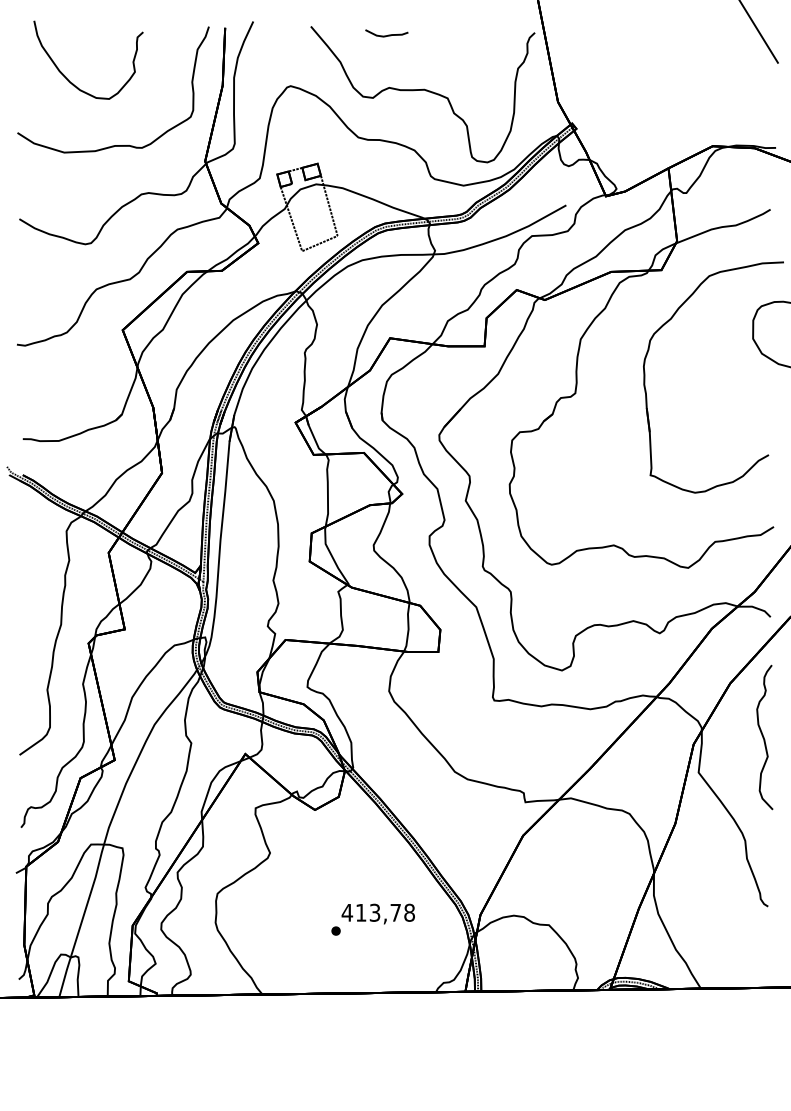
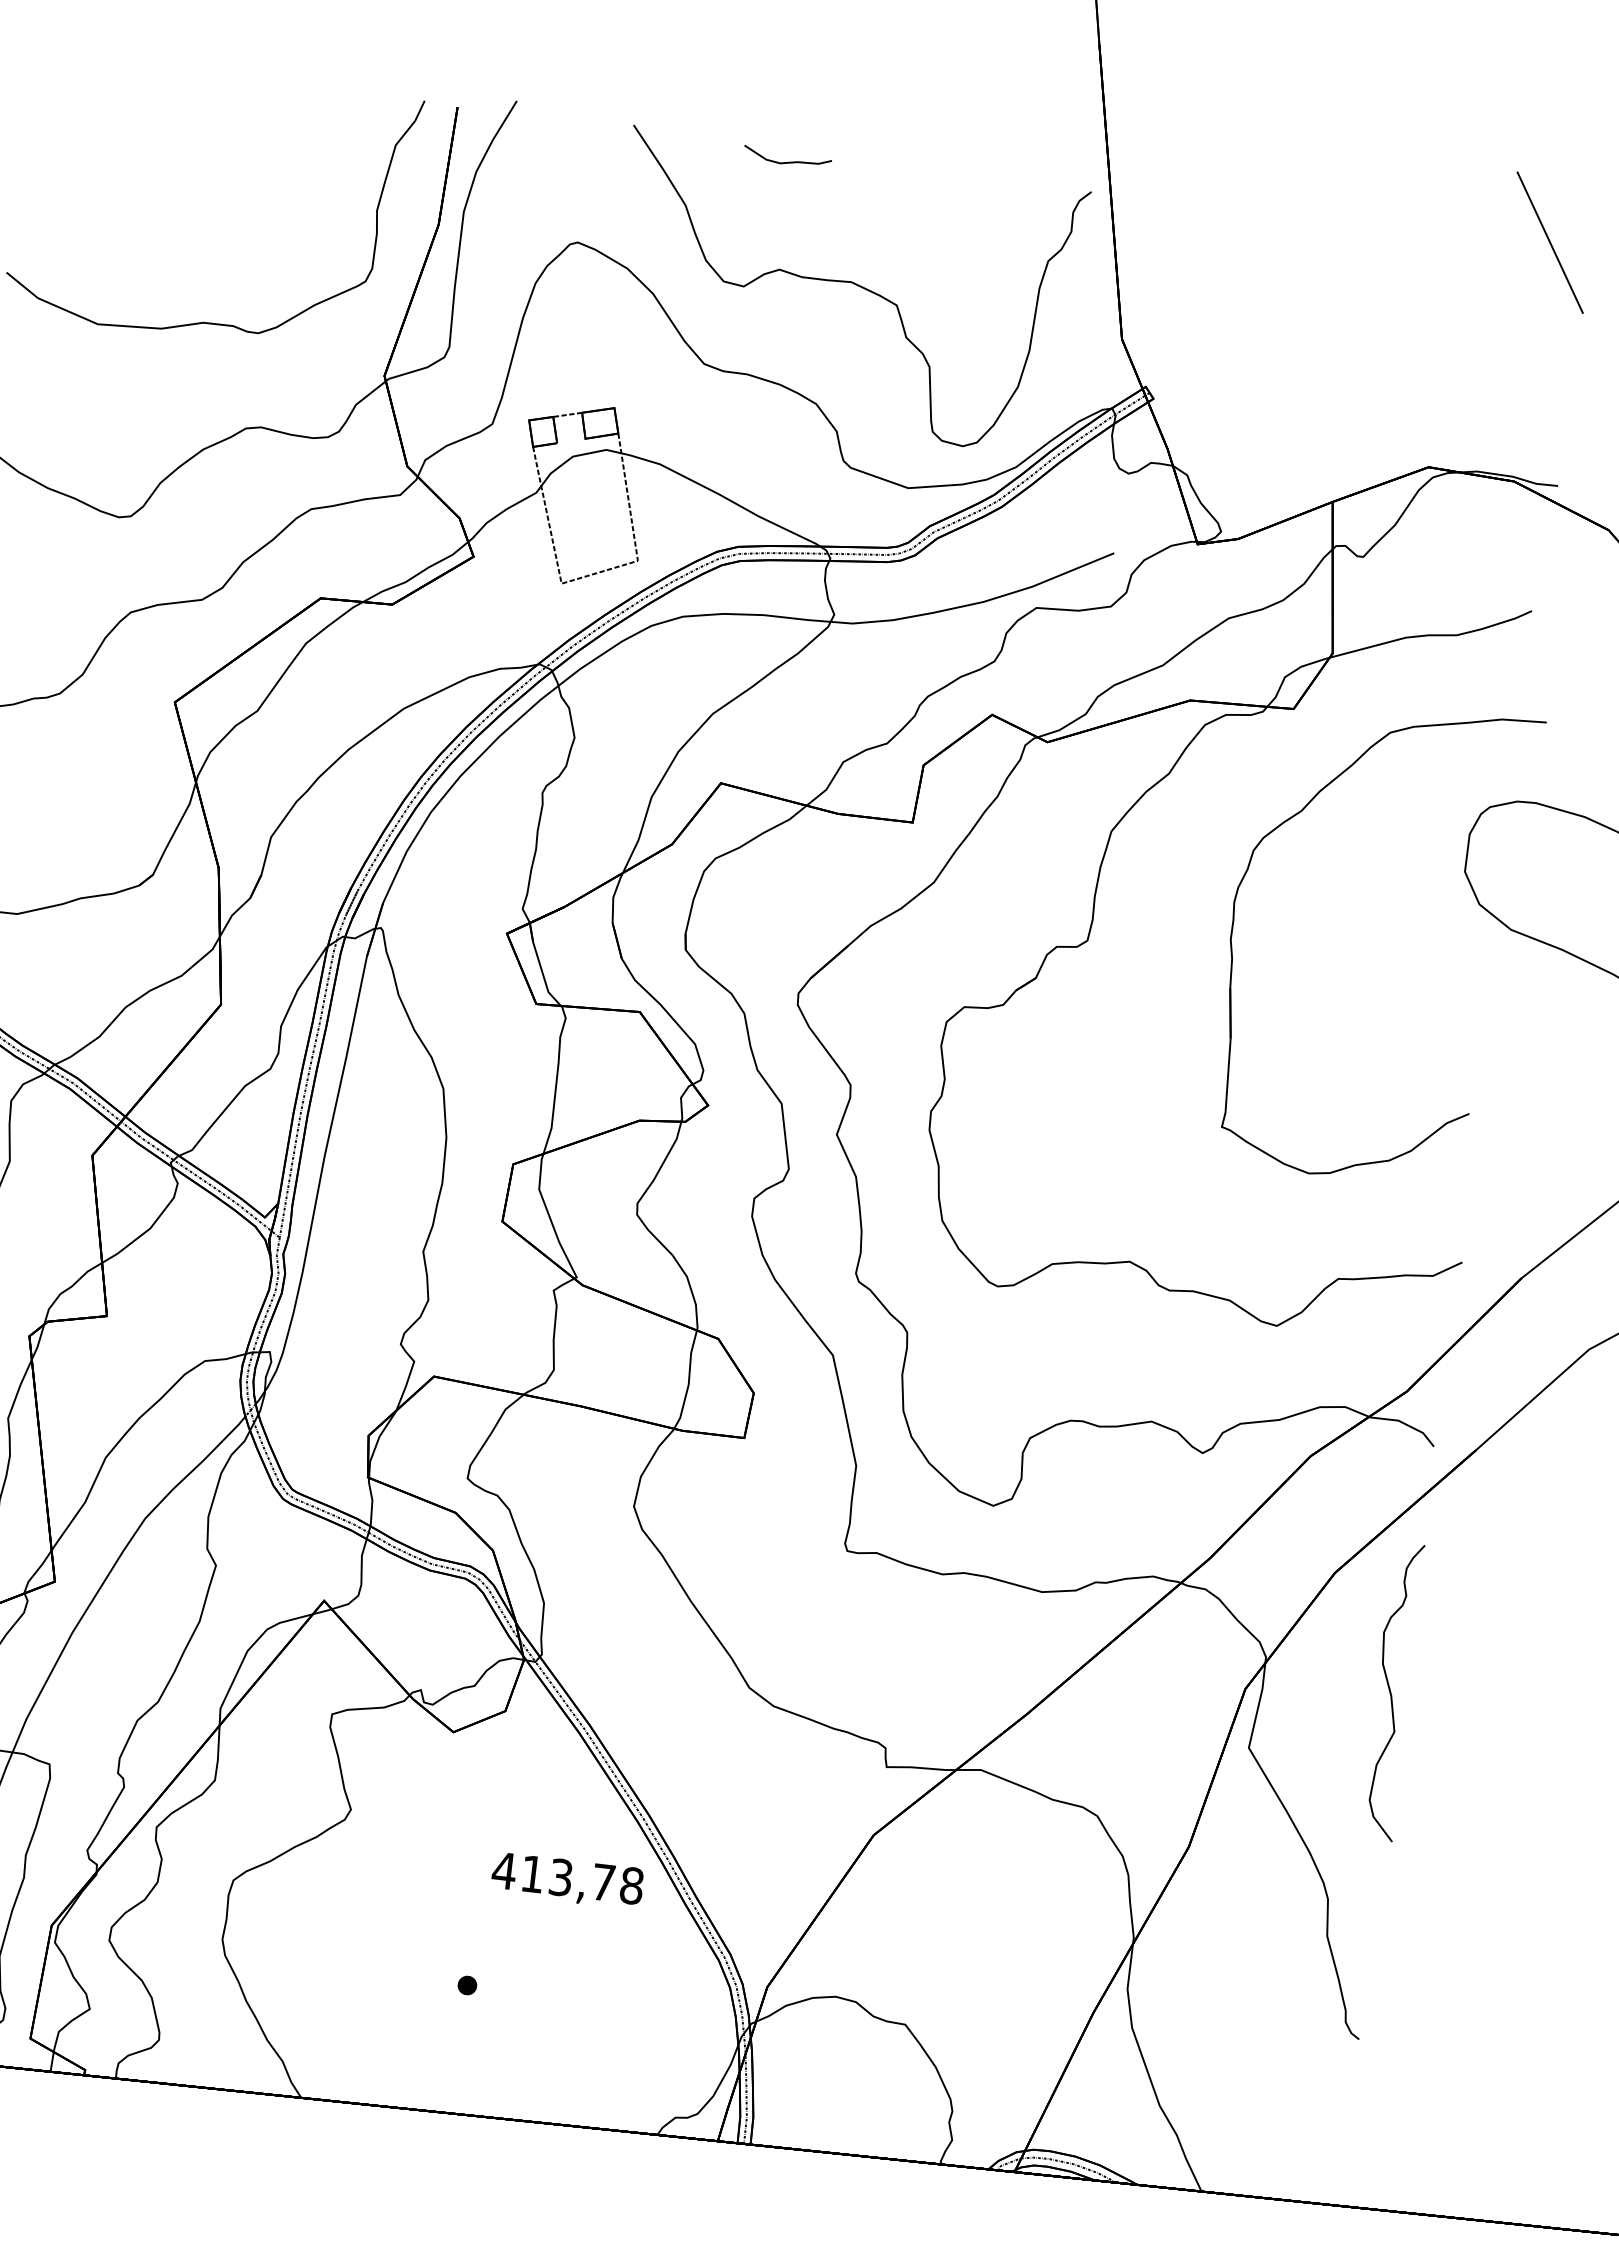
part: (65, 75) -> (118, 166), removed
text: (377, 913) -> (565, 1879), moved

